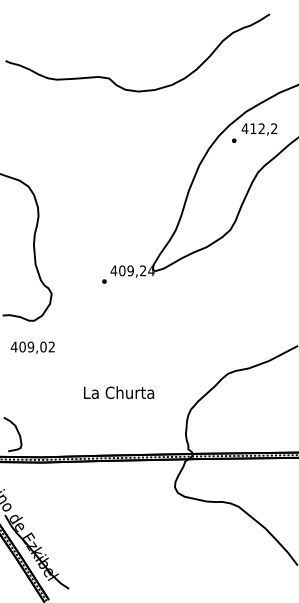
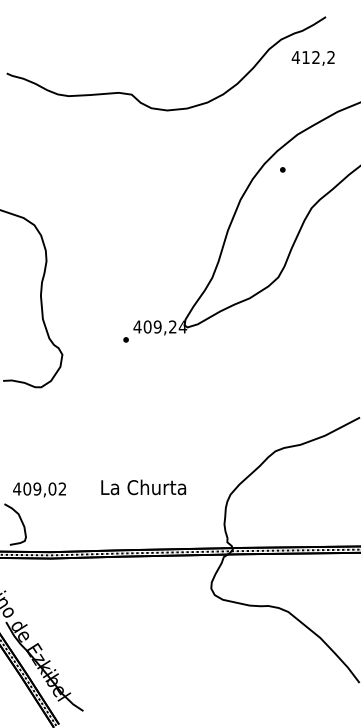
text: (259, 129) -> (313, 58), moved
text: (32, 347) -> (39, 489), moved
text: (119, 392) -> (144, 487), moved

